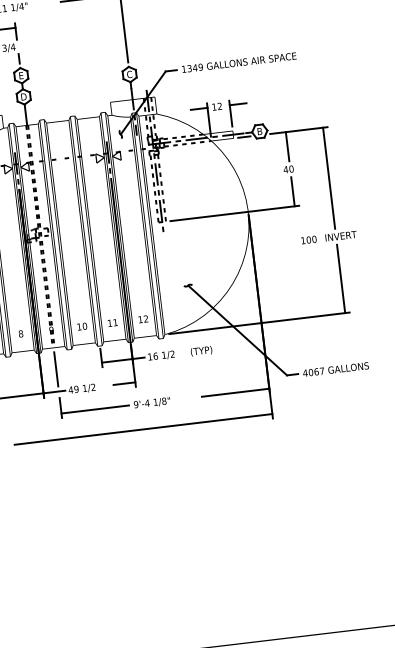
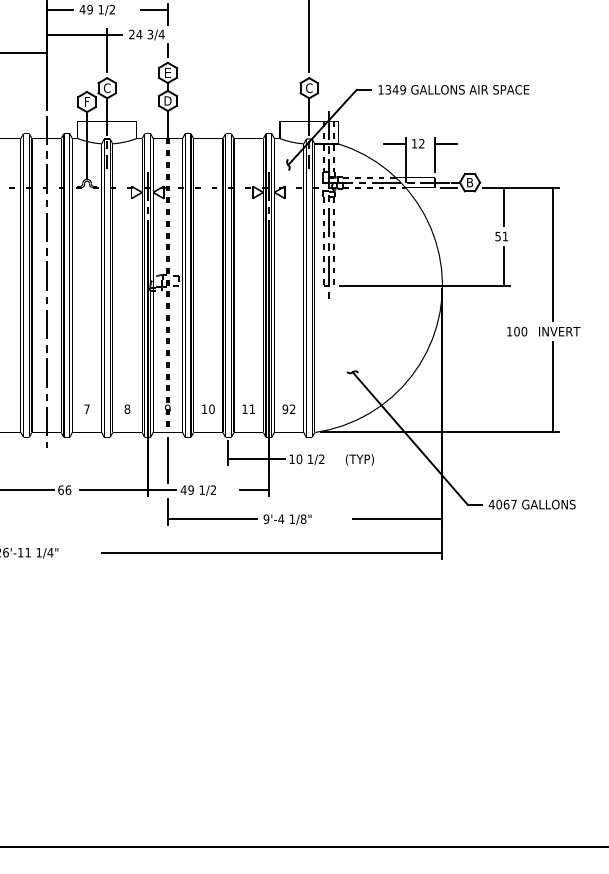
text: (288, 169) -> (501, 236), 40 -> 51
text: (140, 319) -> (285, 409), 12 -> 92
text: (155, 355) -> (299, 458), 16 -> 10

